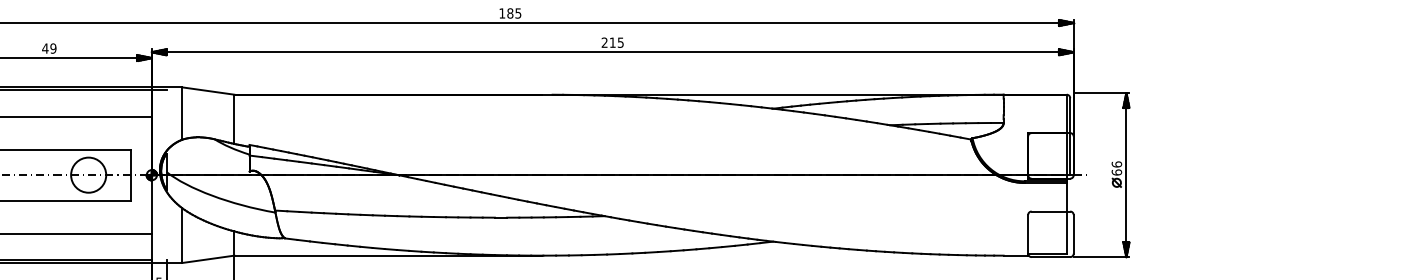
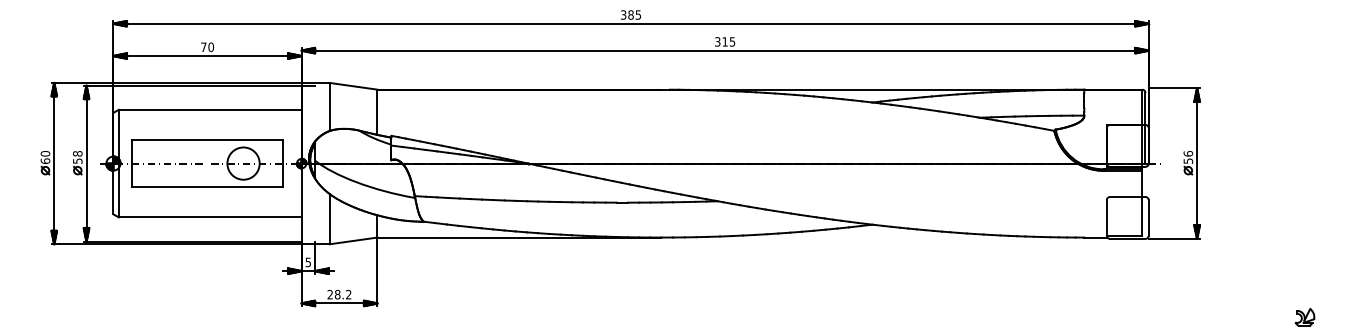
text: (502, 12) -> (623, 14), 185 -> 385
text: (604, 42) -> (717, 41), 215 -> 315
text: (48, 48) -> (206, 47), 49 -> 70
text: (1117, 171) -> (1188, 160), 66 -> 56

